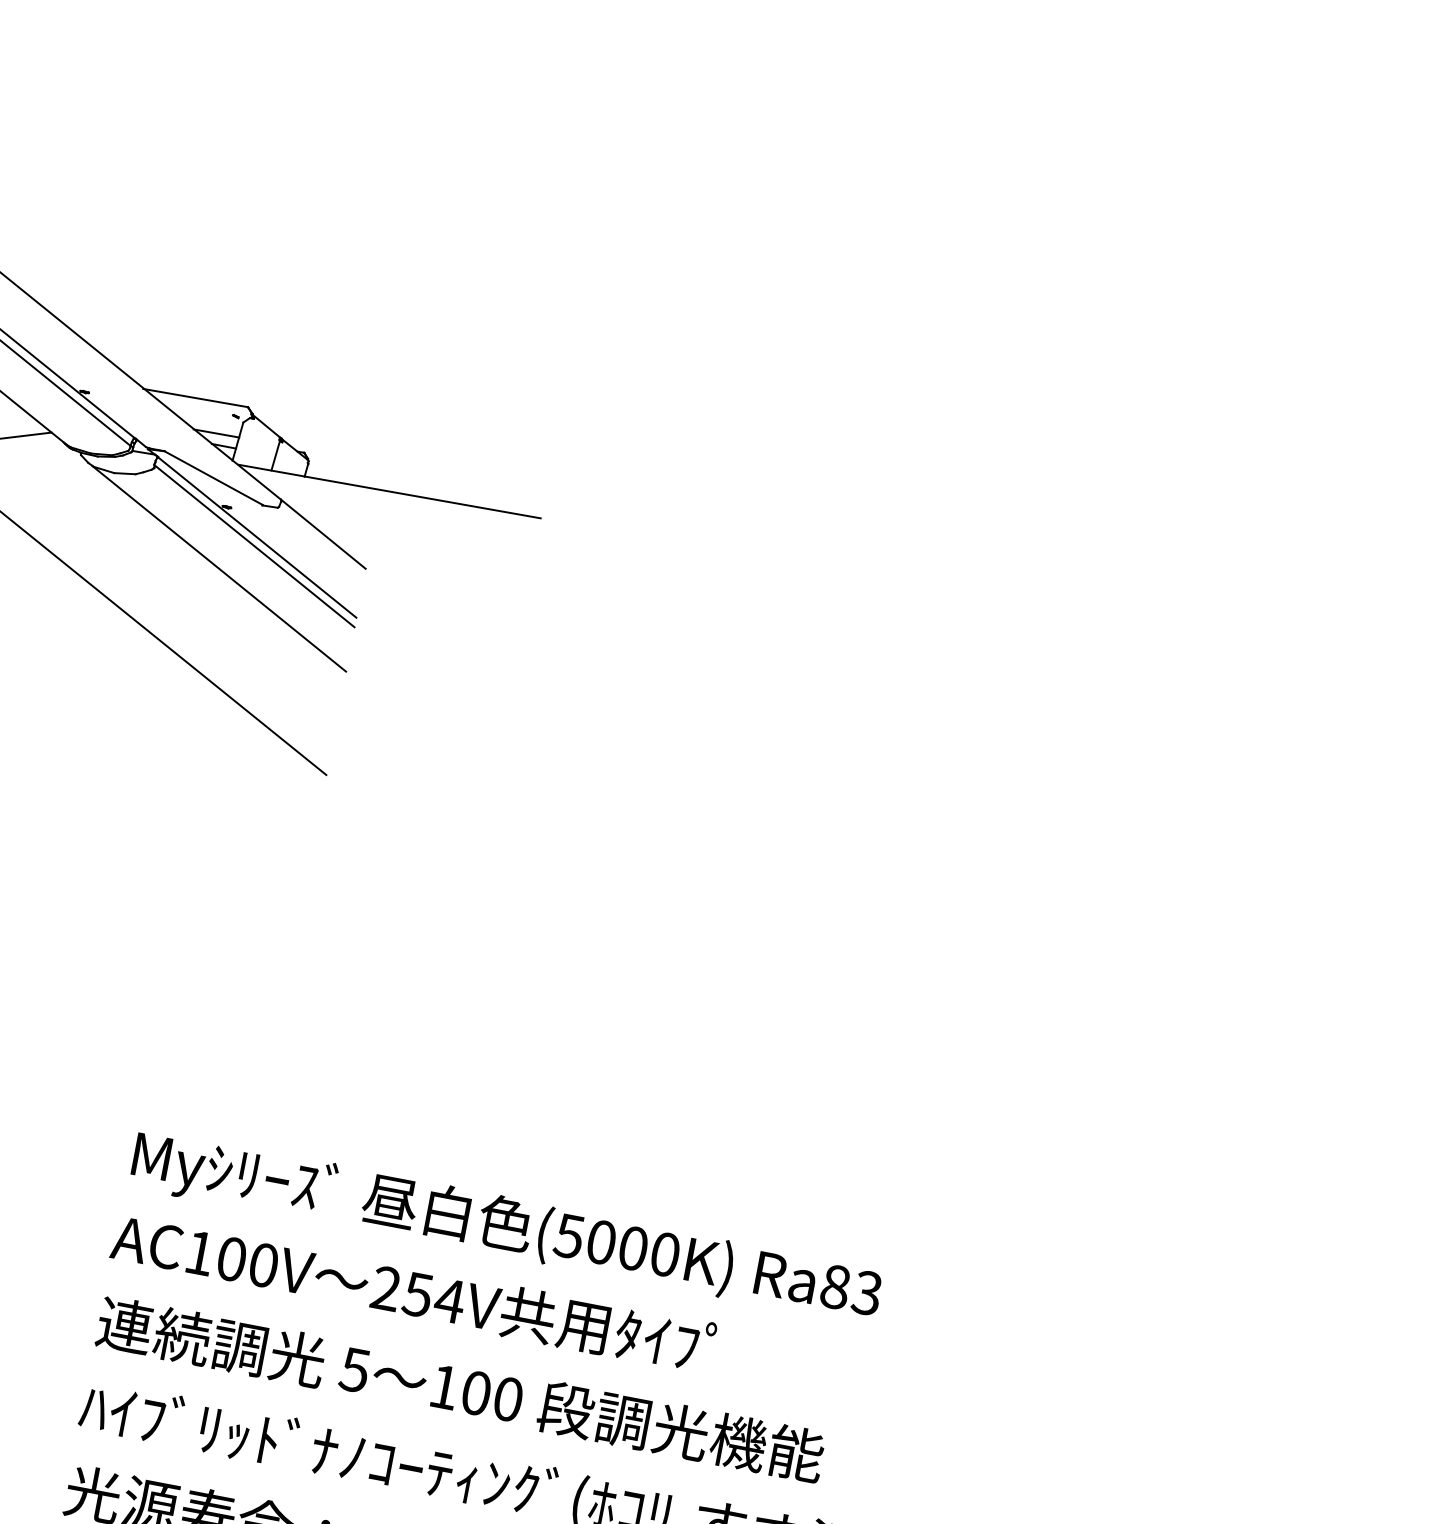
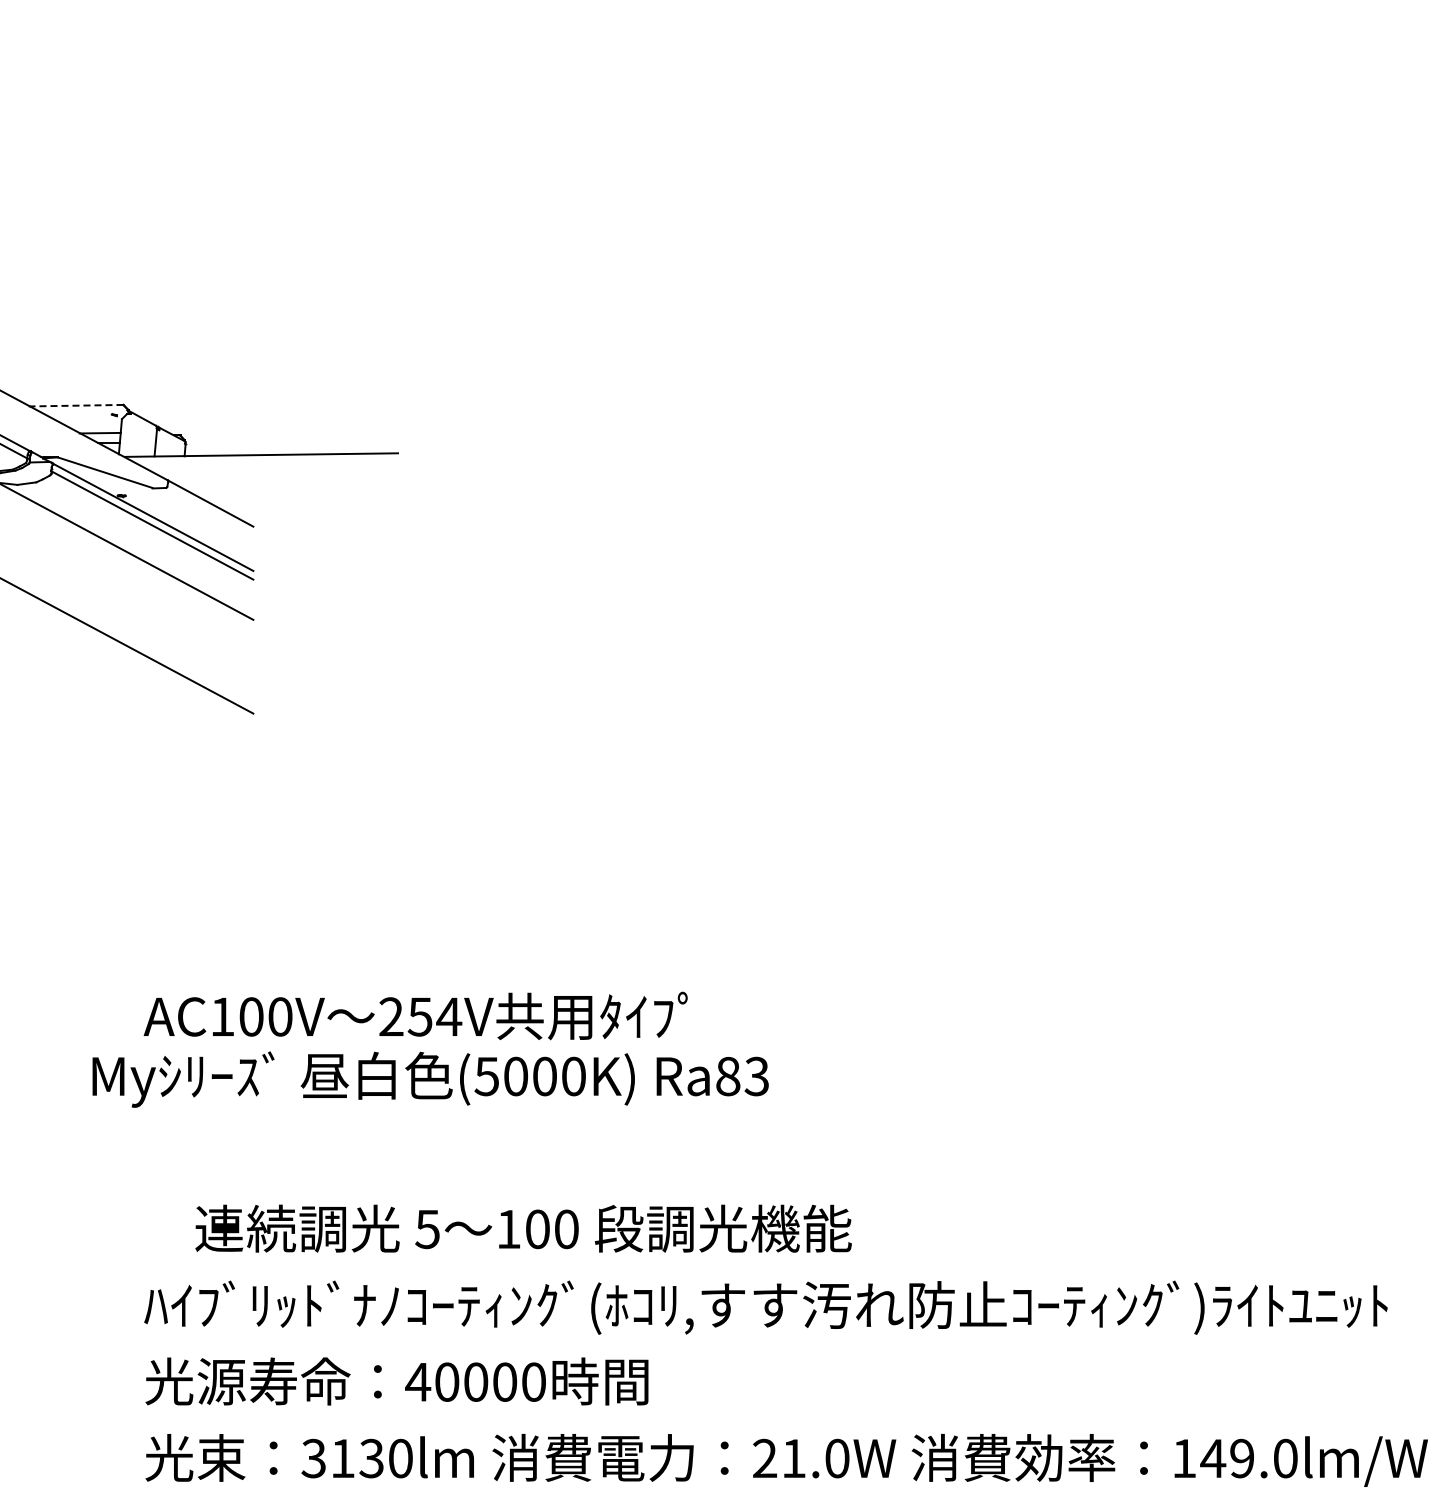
line: (194, 397) -> (75, 405), solid -> dashed
text: (506, 1227) -> (430, 1079), moved
text: (413, 1292) -> (415, 1015), moved
text: (460, 1389) -> (523, 1228), moved

